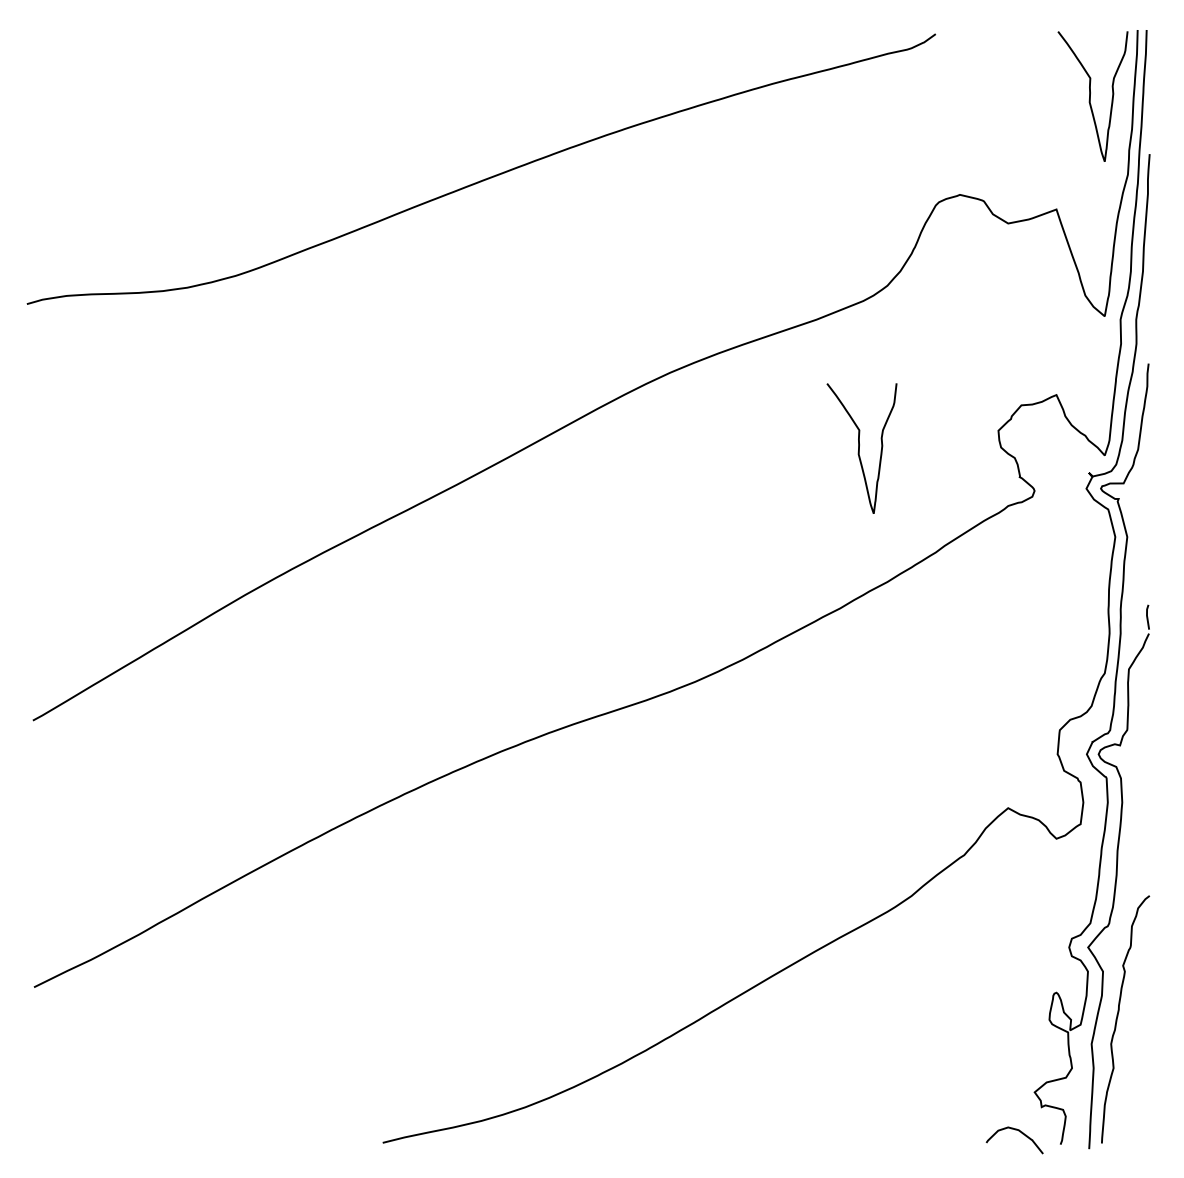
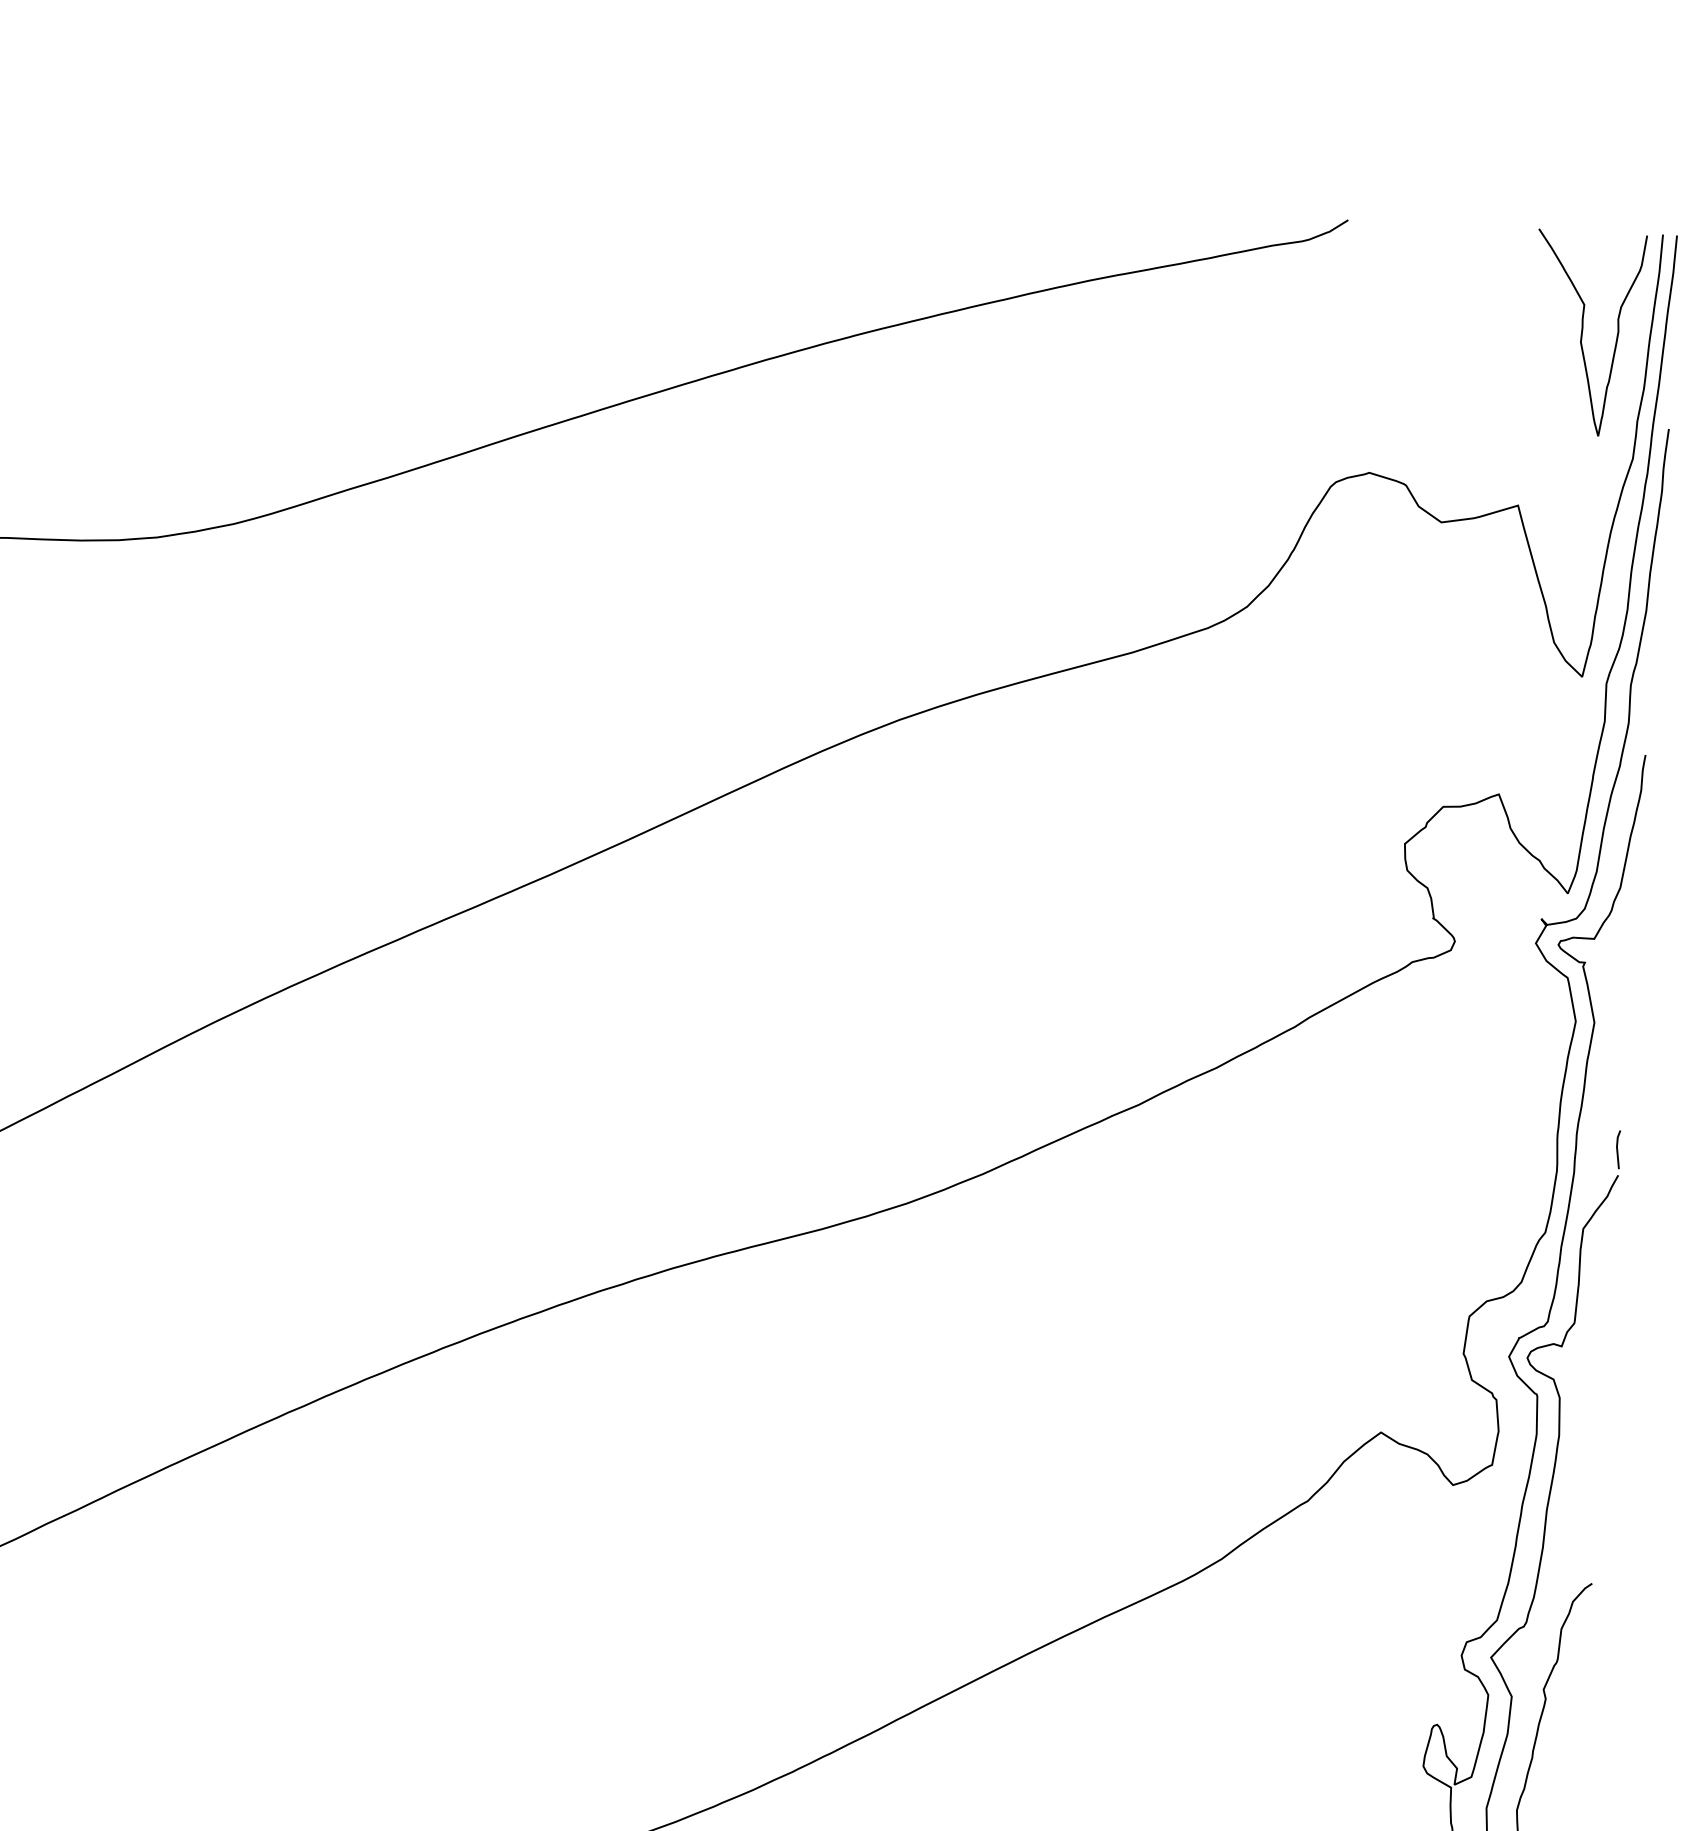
curve: (859, 448) -> (1186, 857), removed

